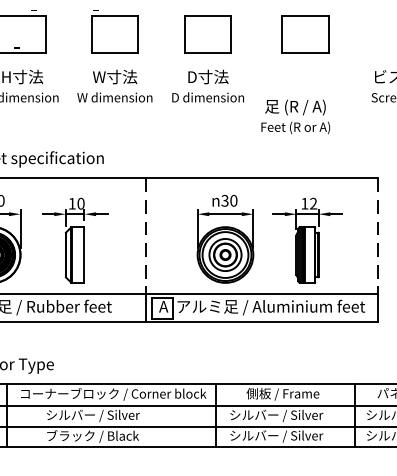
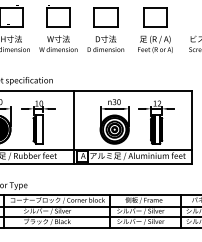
text: (295, 115) -> (155, 43), moved
line: (146, 237) -> (74, 120), dashed -> solid
line: (378, 237) -> (192, 120), dashed -> solid

